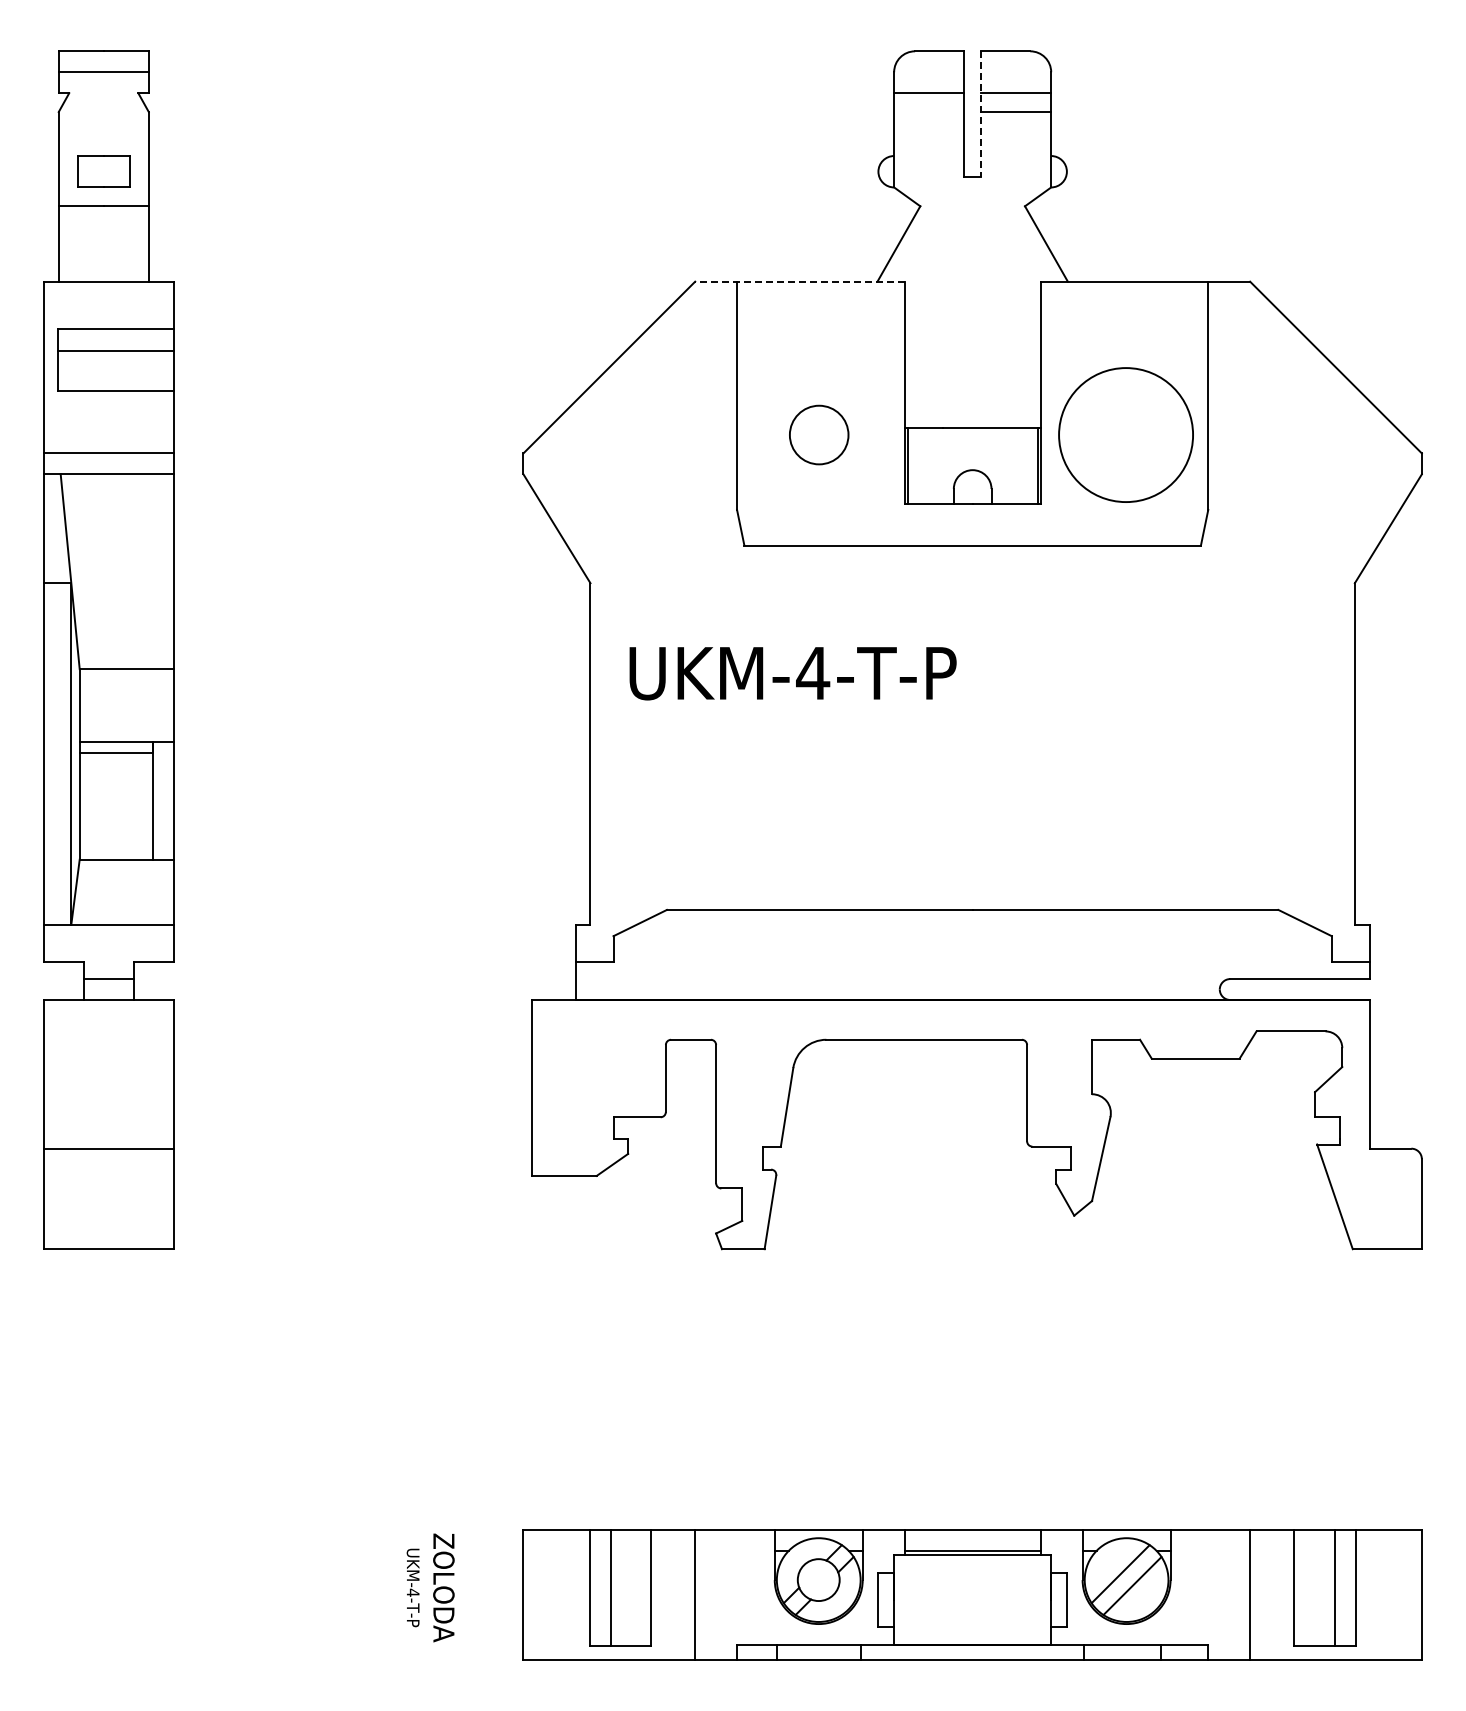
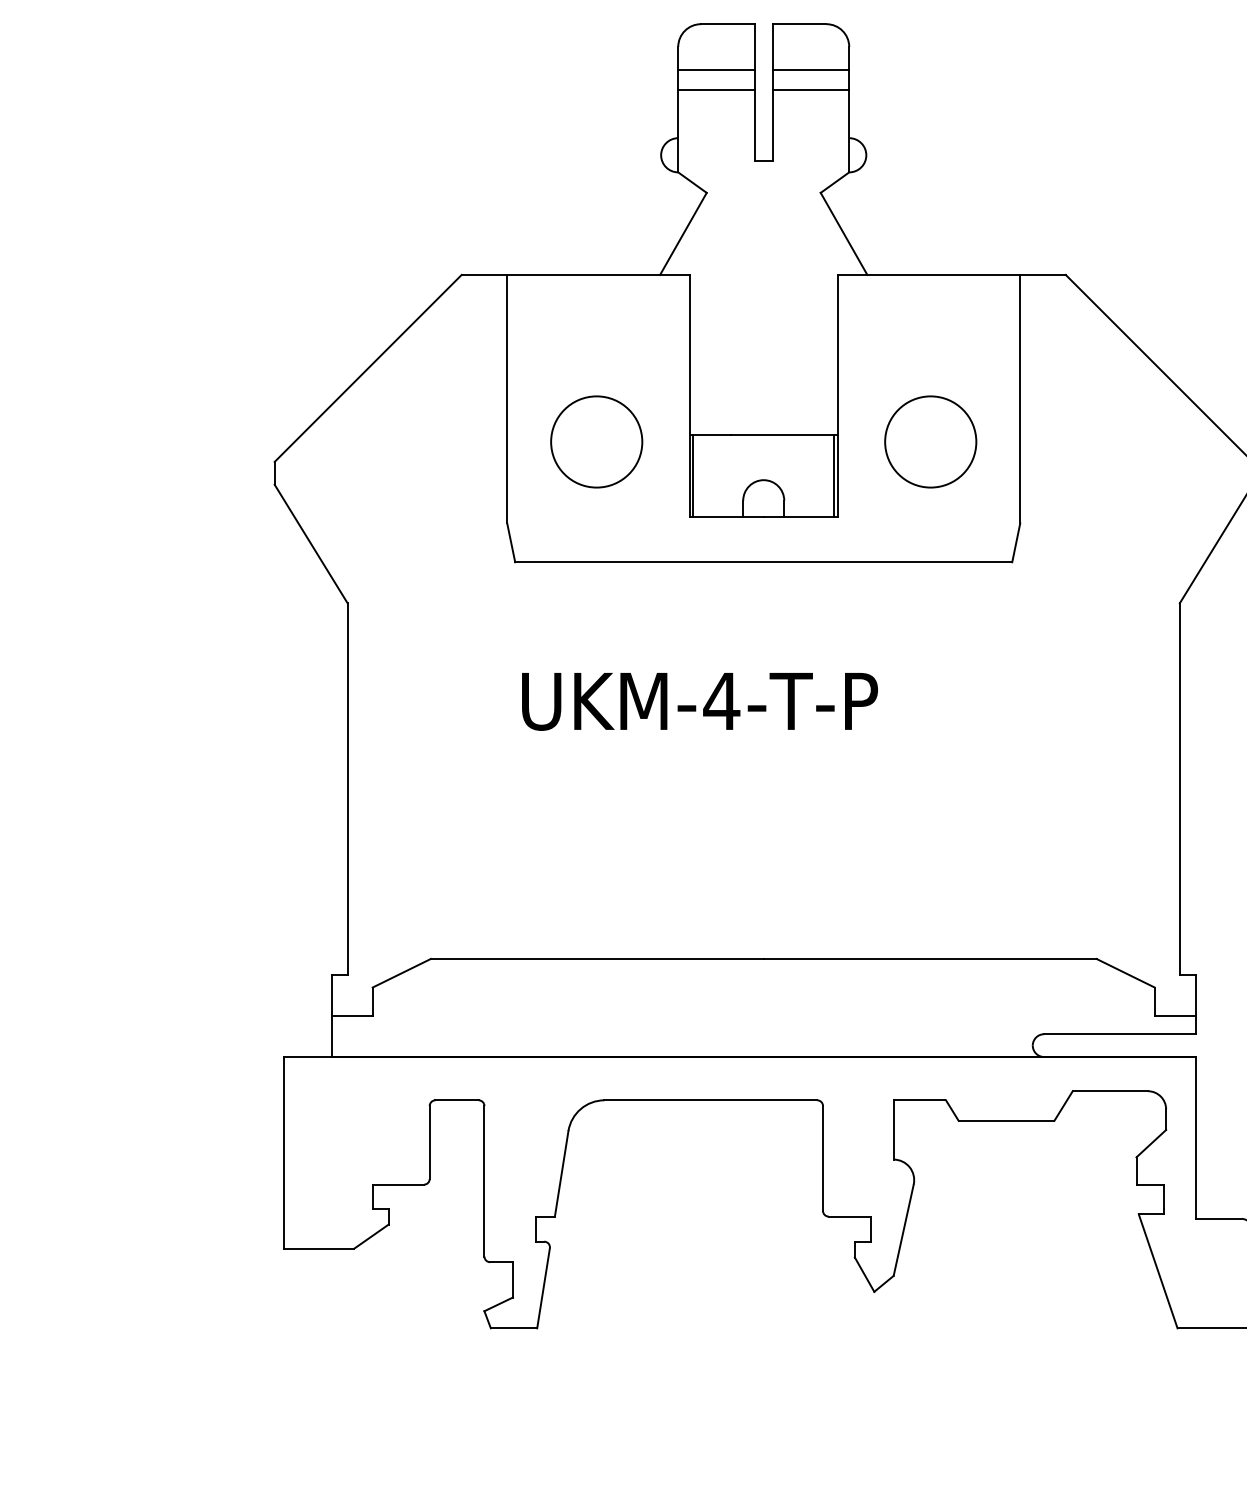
line: (929, 112) -> (716, 90), added
line: (981, 114) -> (773, 92), dashed -> solid
line: (799, 281) -> (575, 274), dashed -> solid
circle: (818, 434) -> (595, 441), size x1.43
circle: (1125, 434) -> (930, 441), size x0.62
text: (792, 673) -> (699, 701), moved

